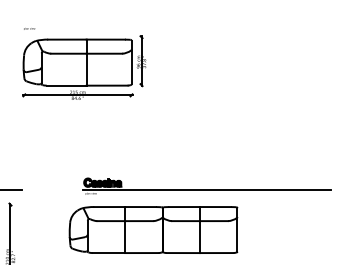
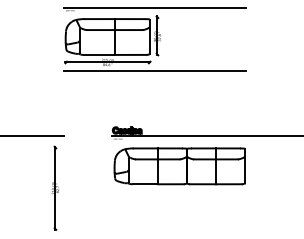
line: (137, 24) -> (154, 7), added
line: (137, 105) -> (154, 70), added
part: (153, 230) -> (179, 166), moved

